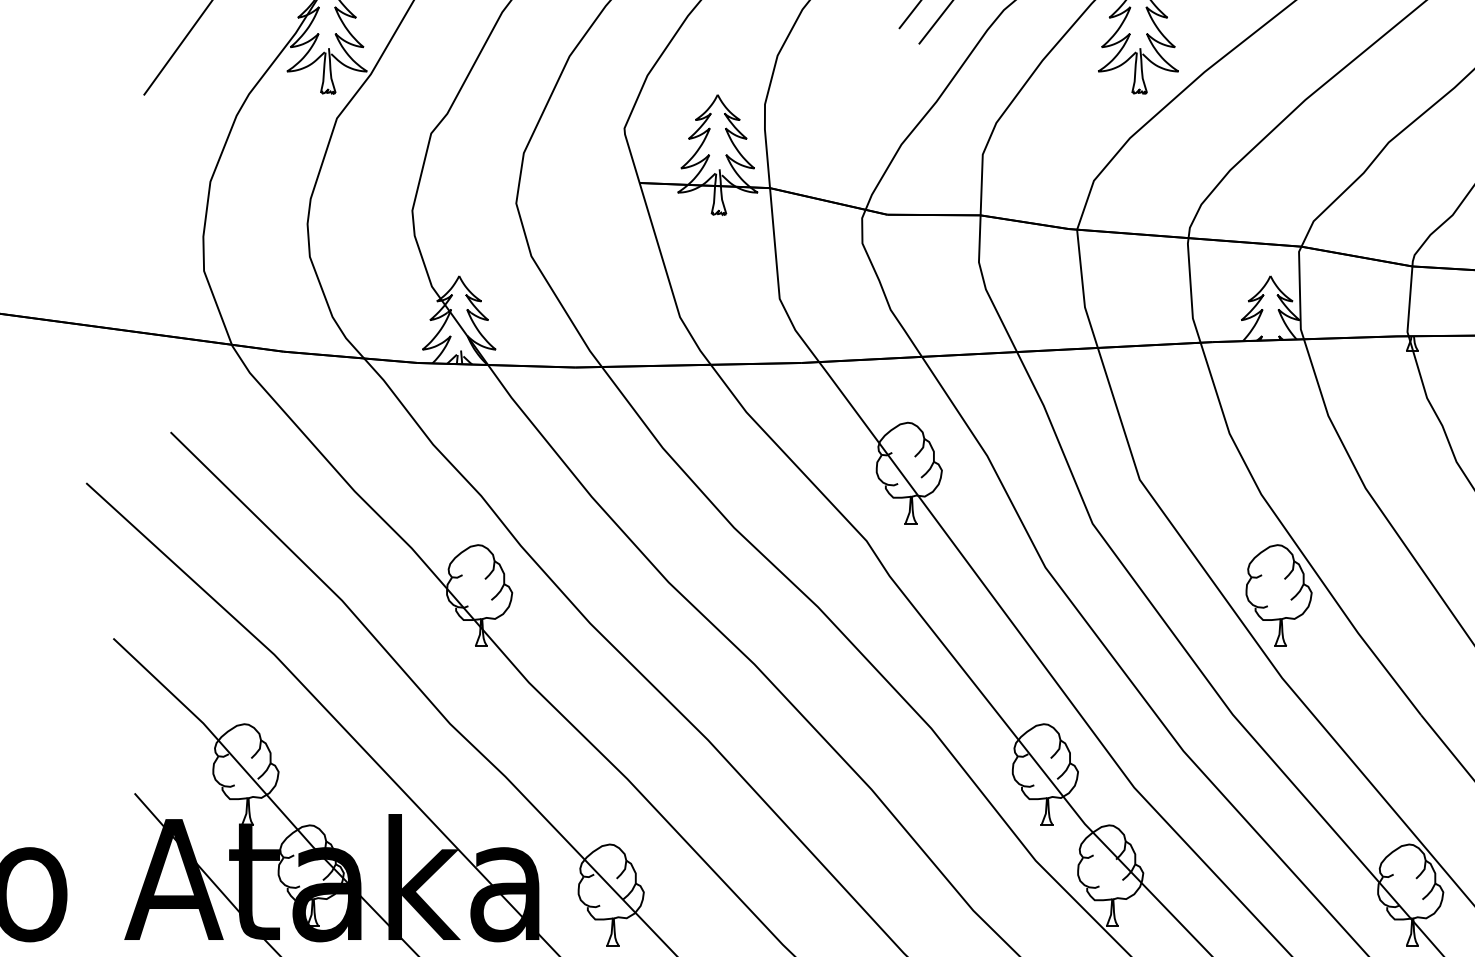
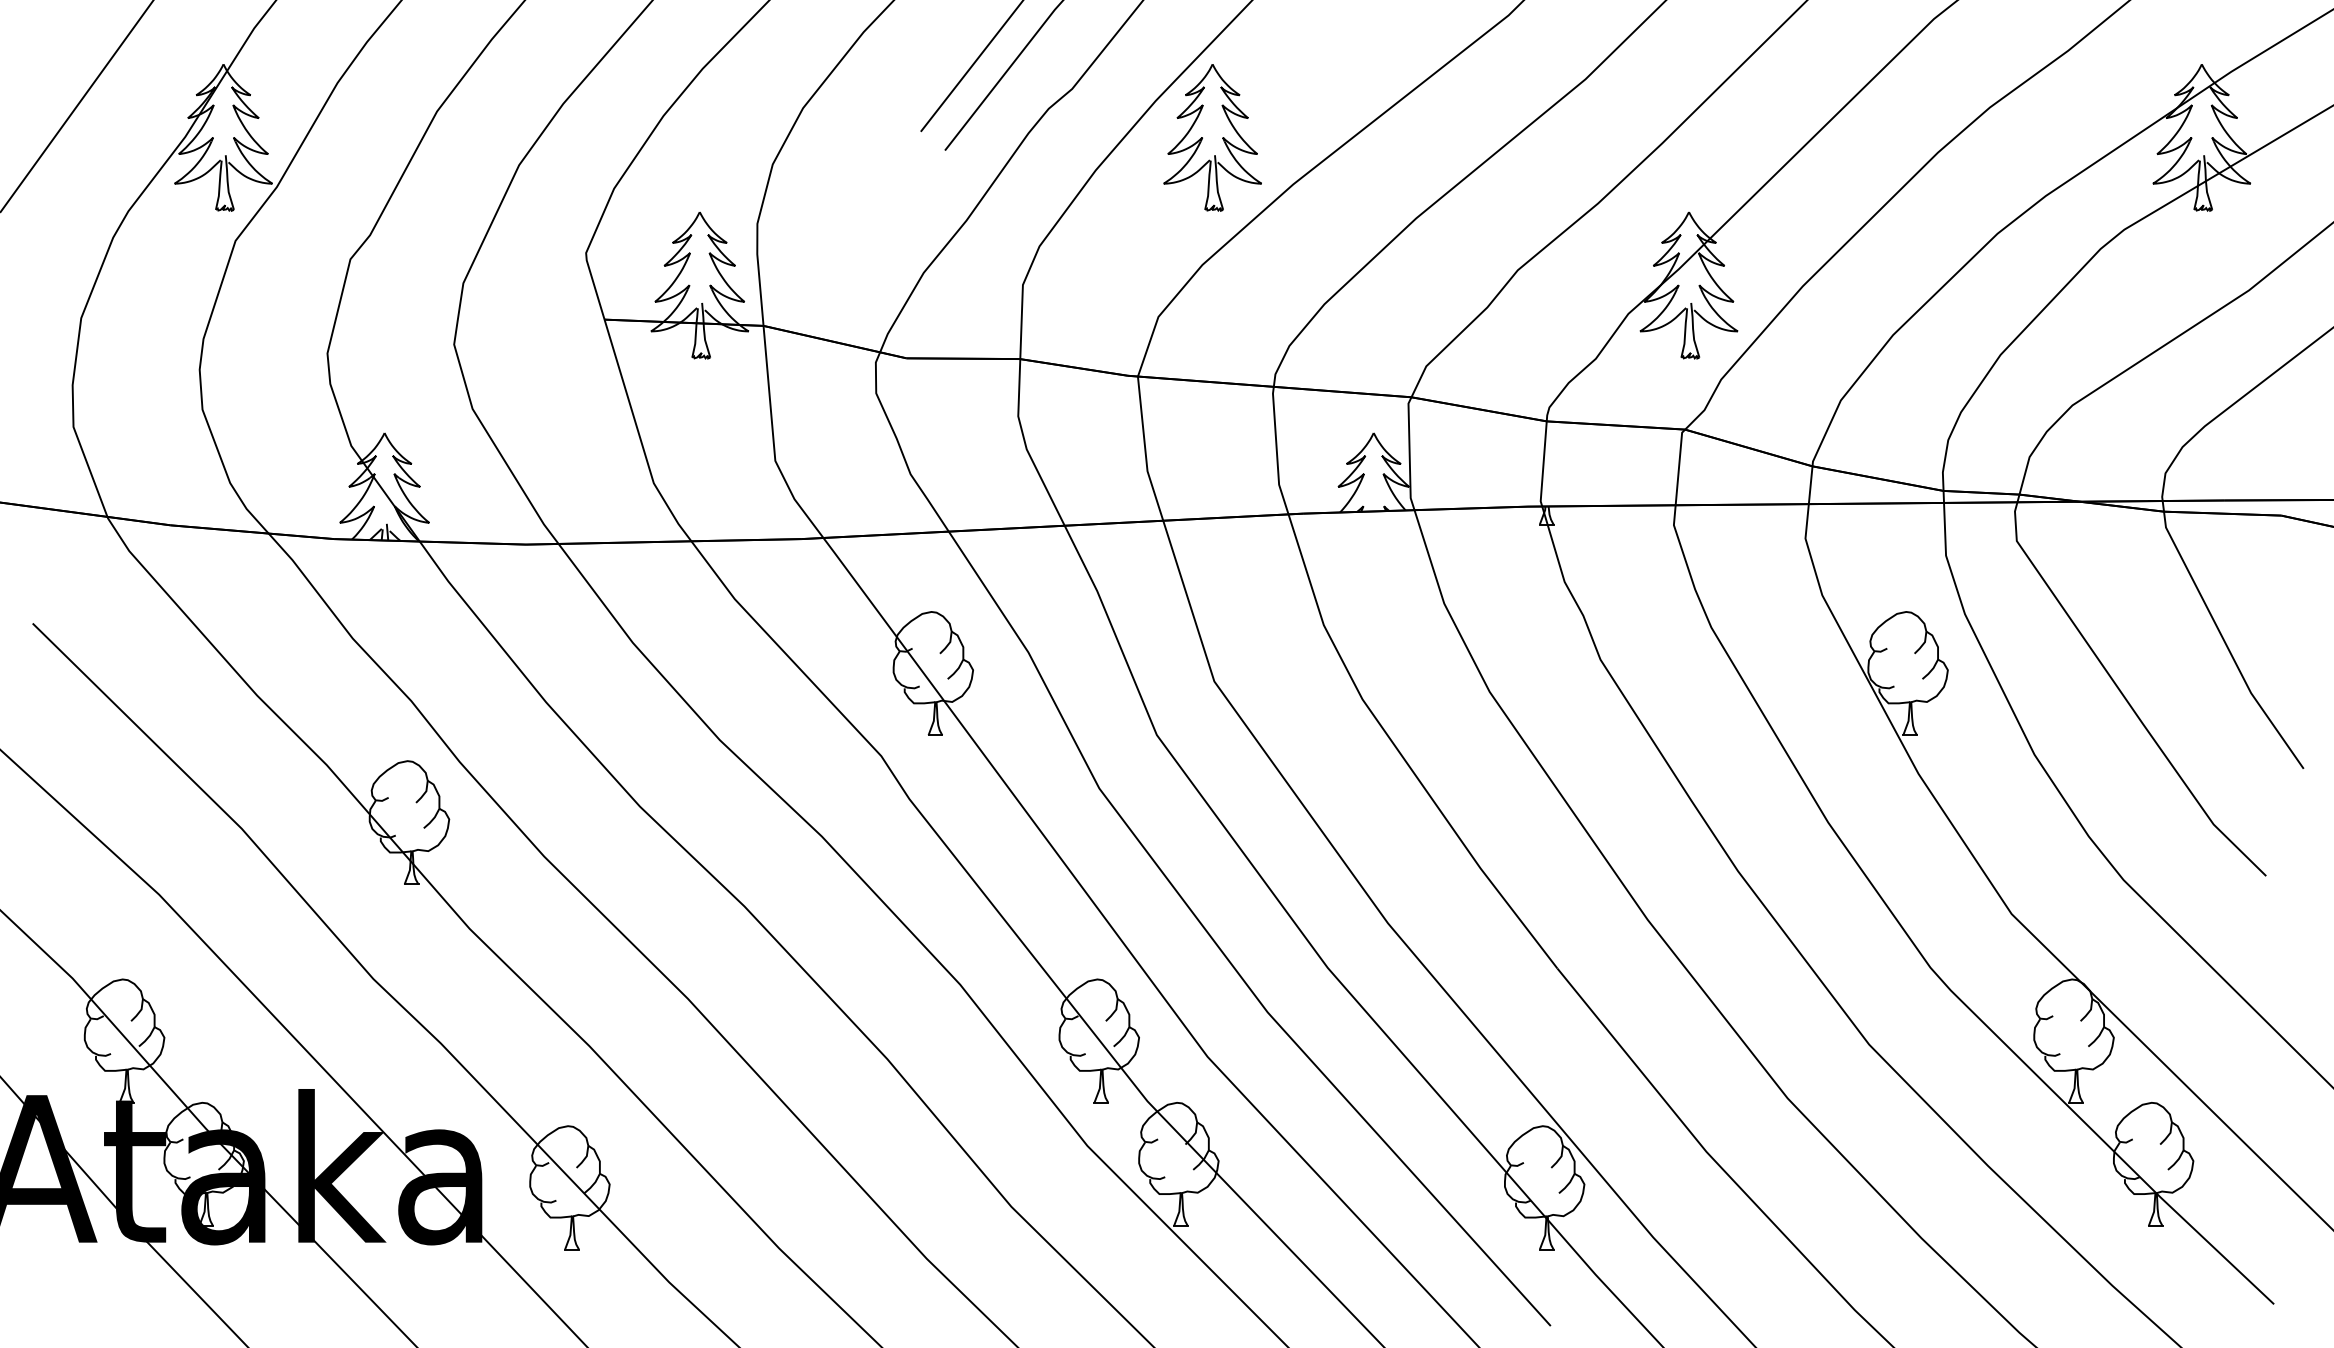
part: (1278, 595) -> (1383, 822), removed

